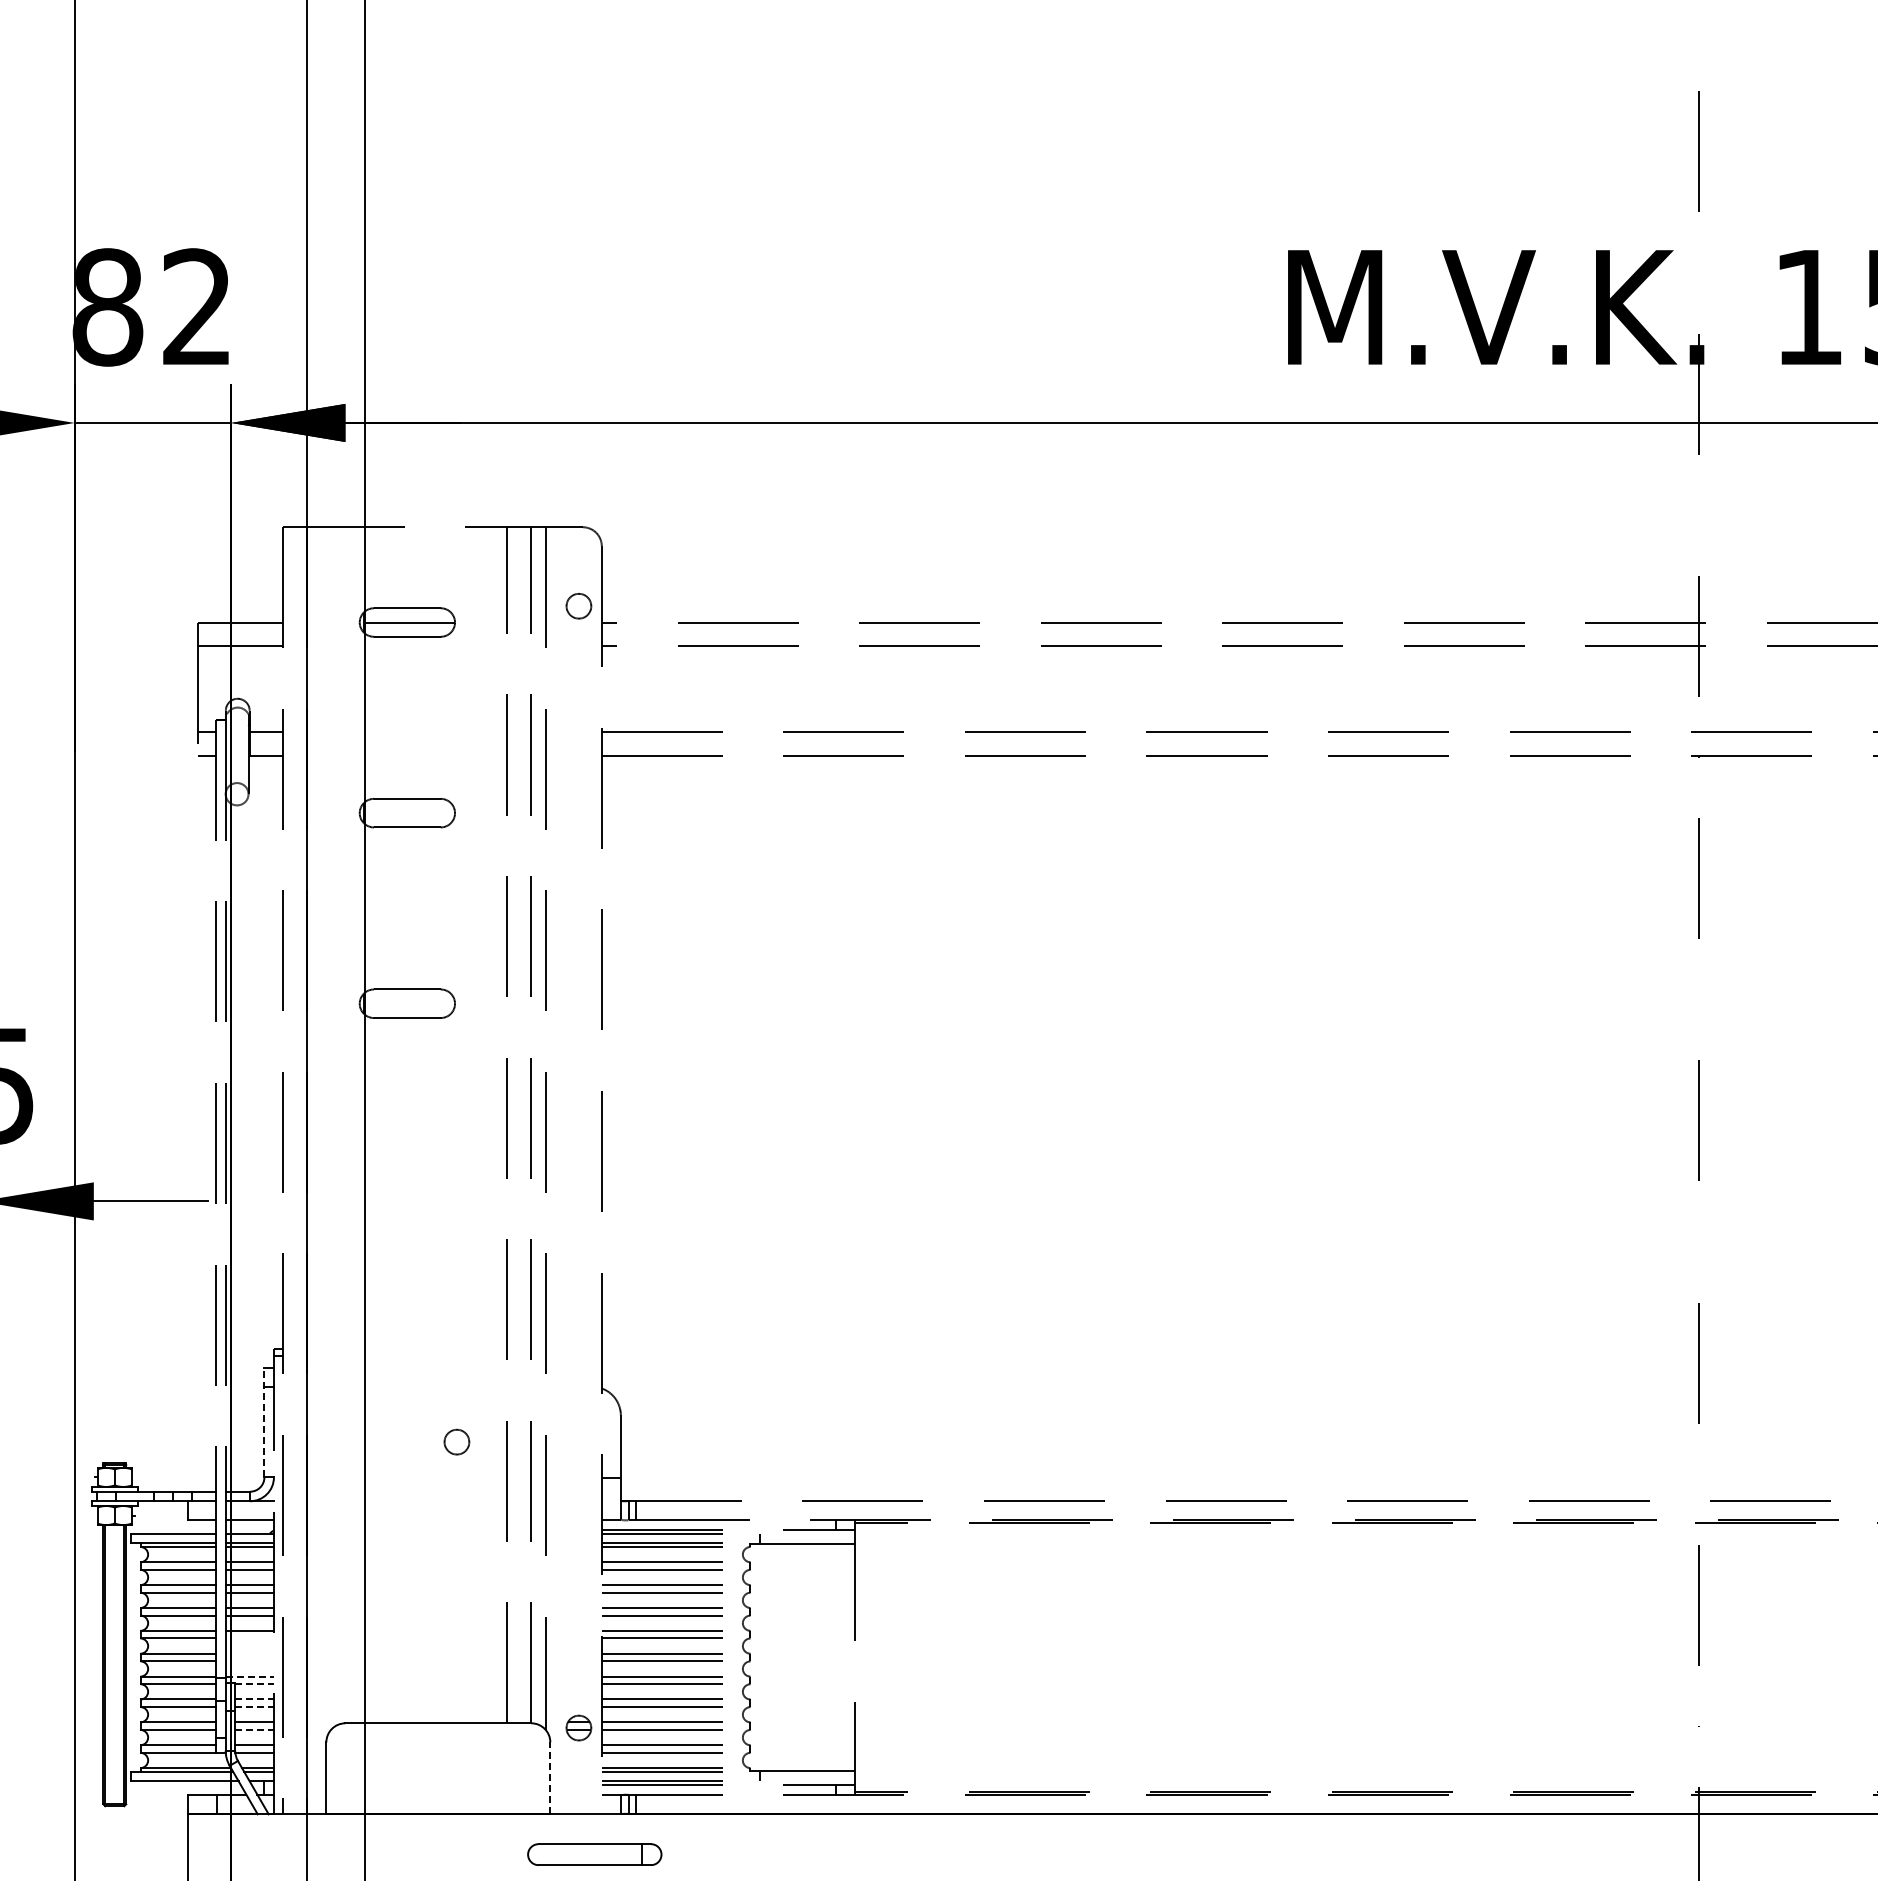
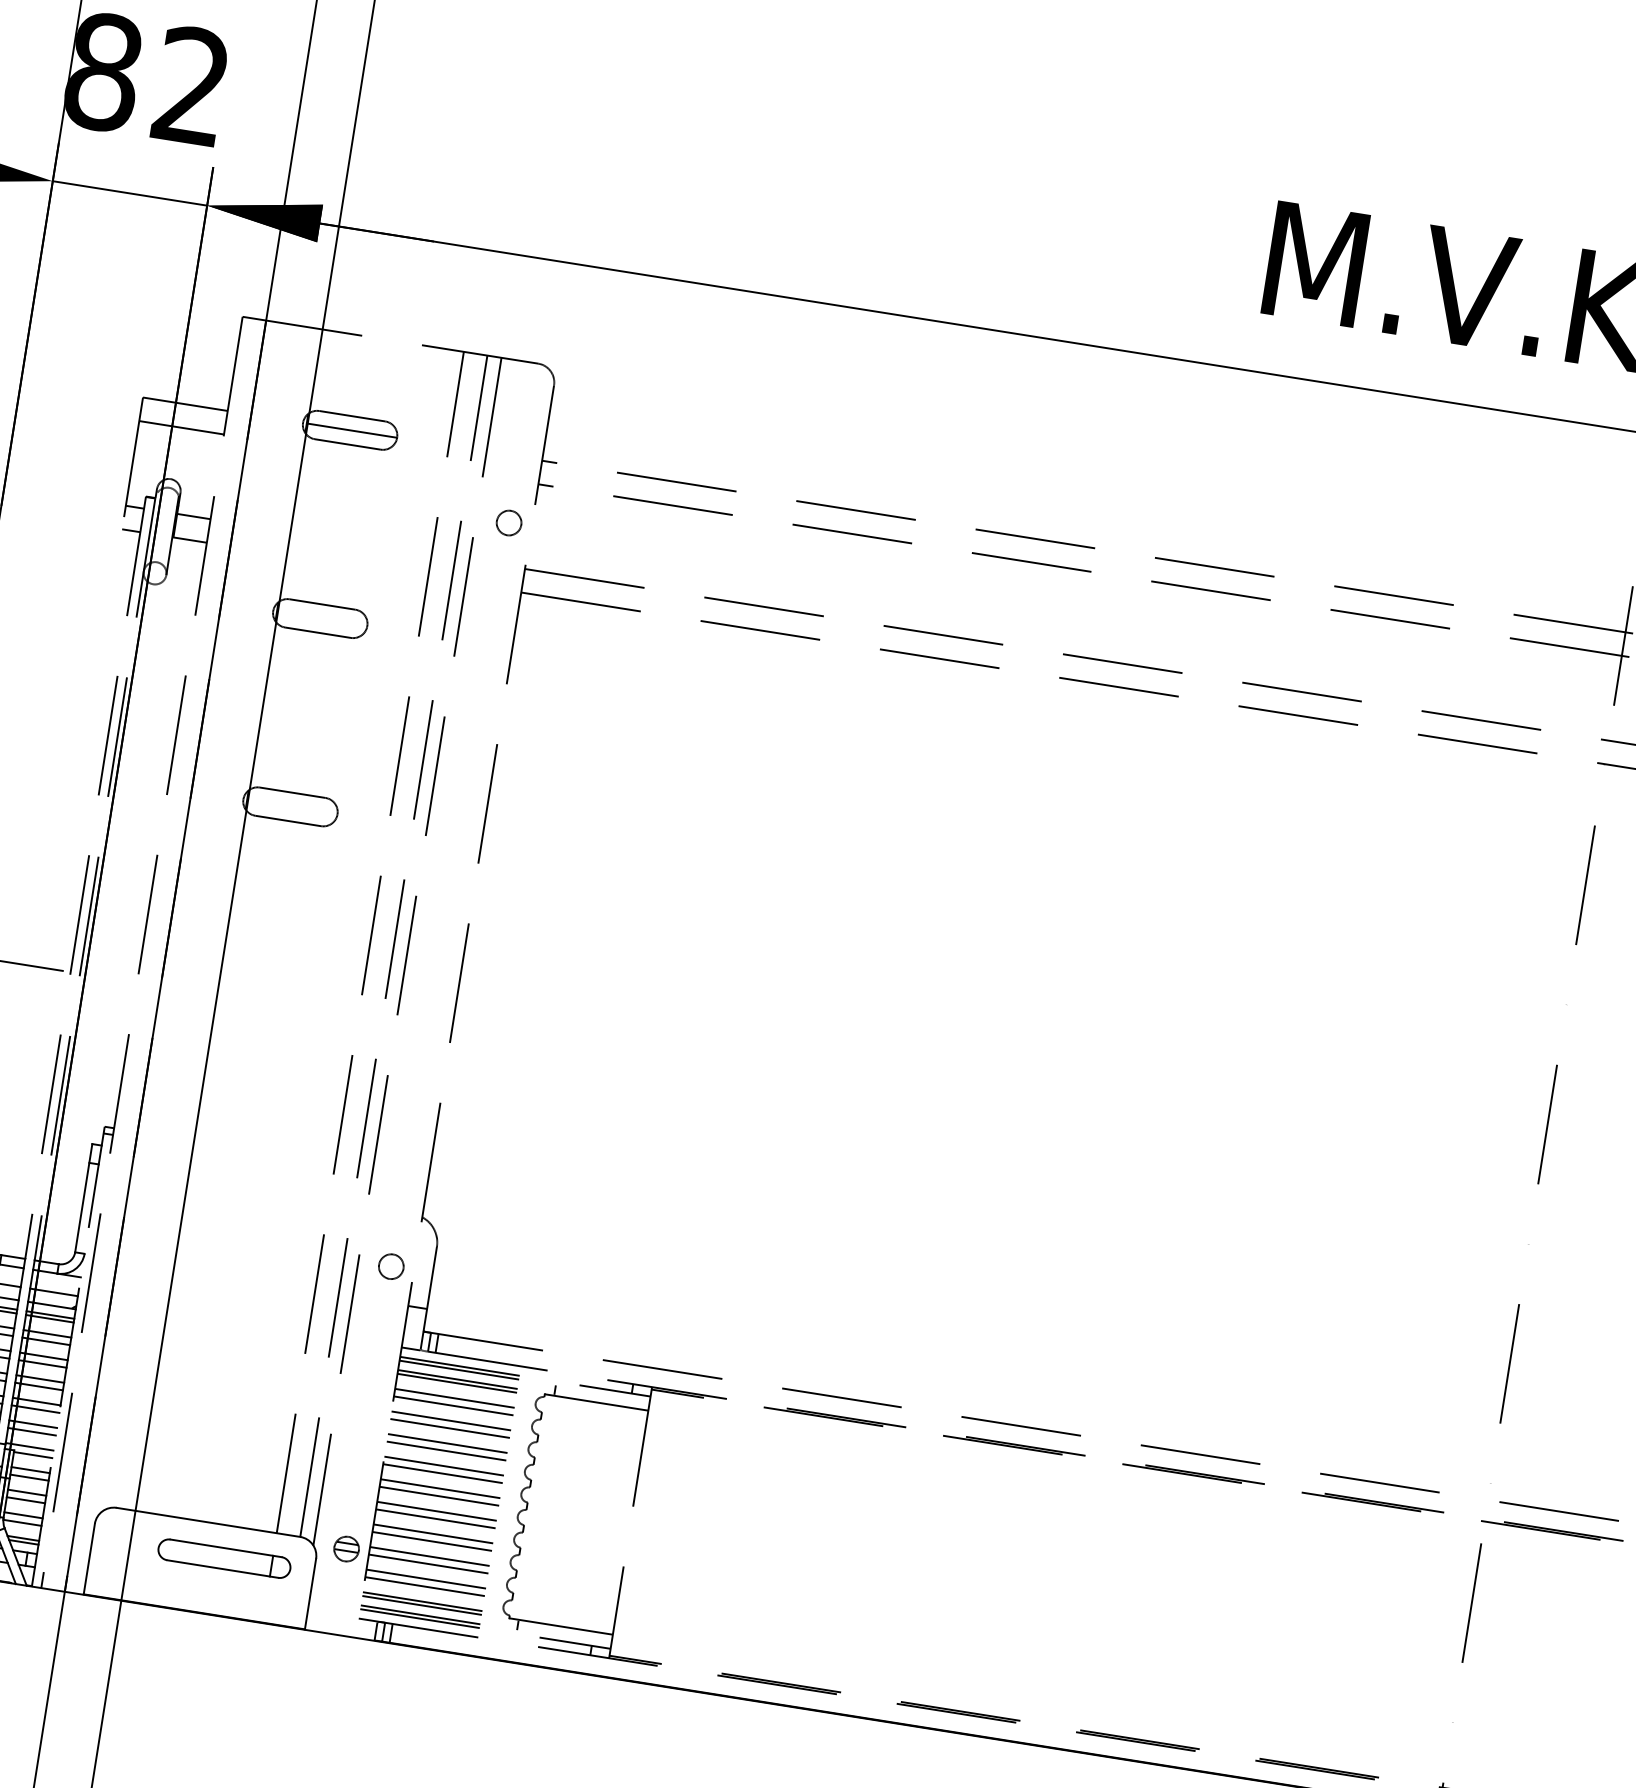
circle: (578, 606) -> (508, 523), moved
line: (264, 1422) -> (83, 1198), dashed -> solid
circle: (456, 1441) -> (391, 1265), moved
line: (249, 1638) -> (35, 1409), added
line: (249, 1653) -> (32, 1423), added
line: (249, 1661) -> (31, 1431), added
line: (250, 1676) -> (30, 1446), dashed -> solid
line: (255, 1684) -> (33, 1455), dashed -> solid
line: (255, 1699) -> (31, 1470), dashed -> solid
line: (255, 1707) -> (30, 1478), dashed -> solid
line: (255, 1729) -> (26, 1499), dashed -> solid
line: (550, 1778) -> (310, 1594), dashed -> solid
part: (594, 1854) -> (224, 1558), moved

